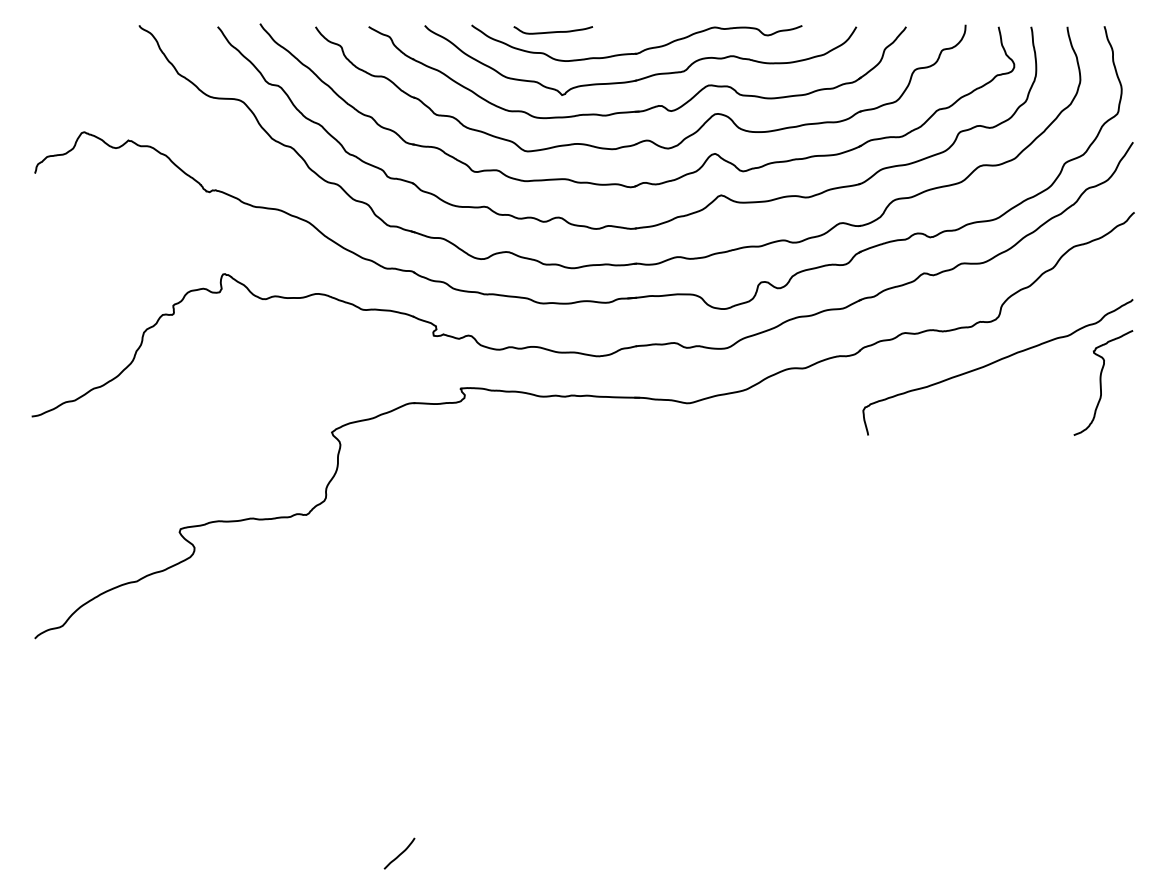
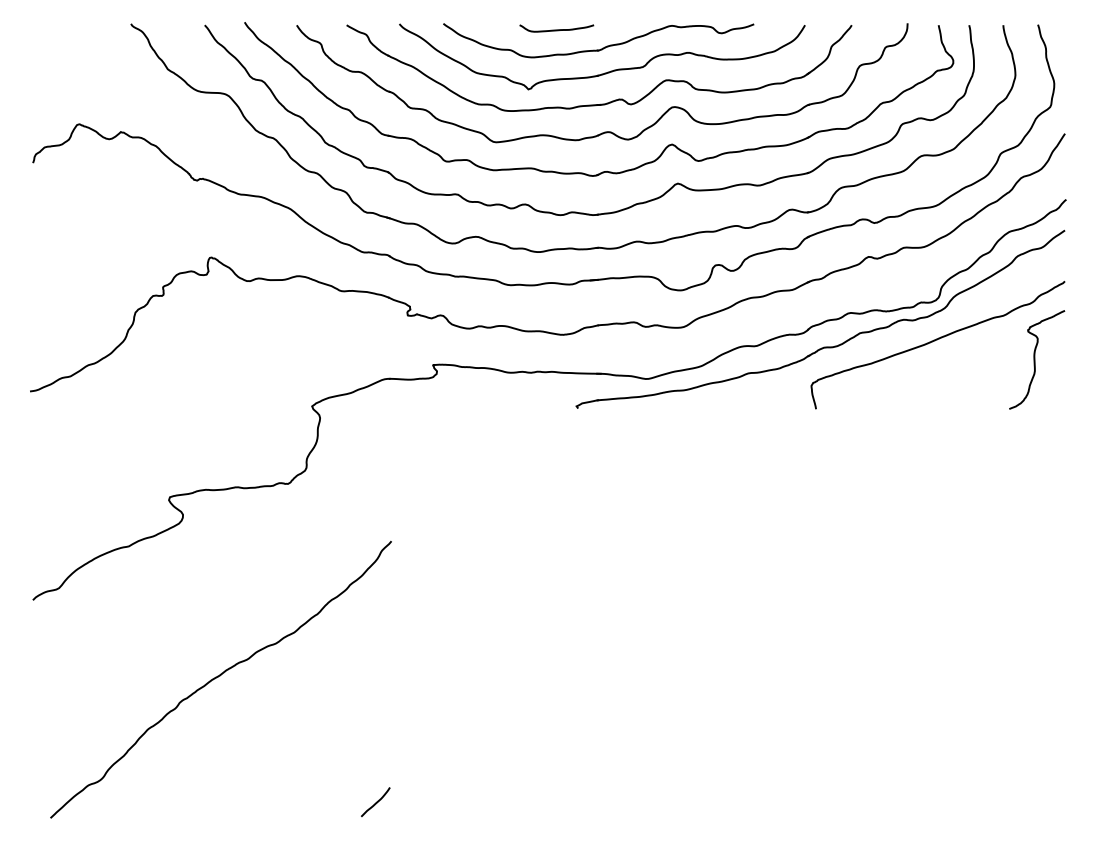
curve: (553, 31) -> (556, 29), moved
part: (878, 368) -> (825, 346), added
curve: (233, 720) -> (219, 677), added

